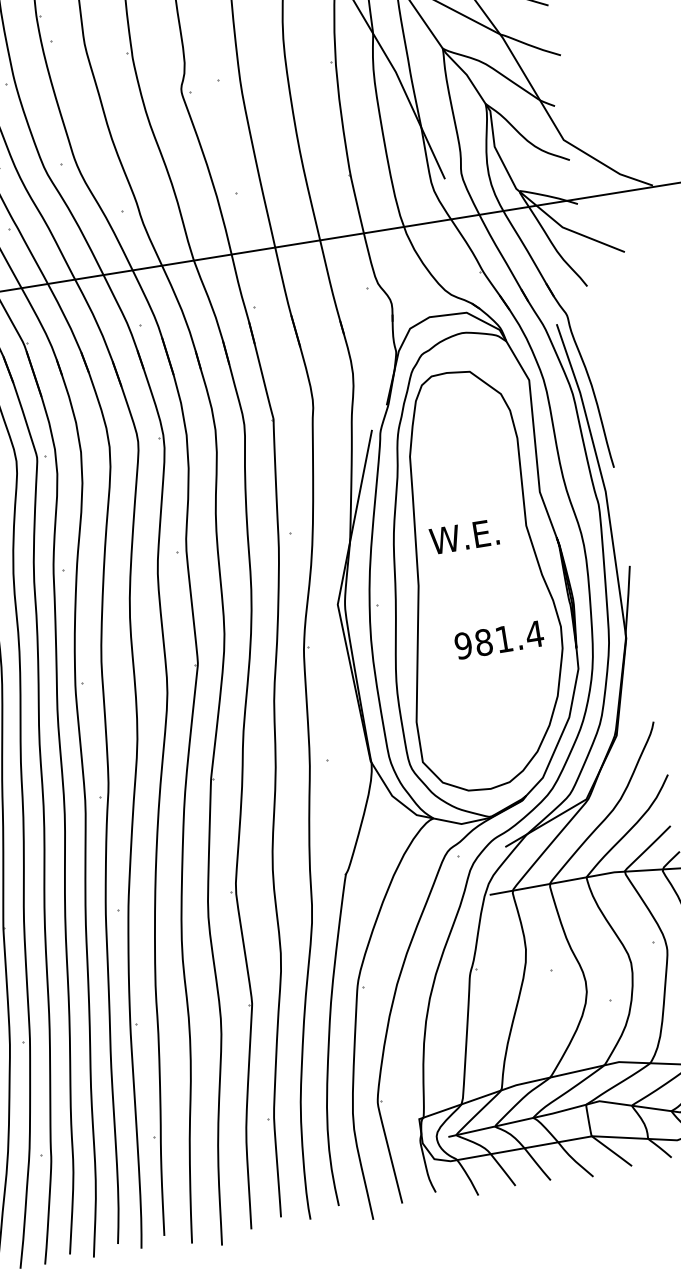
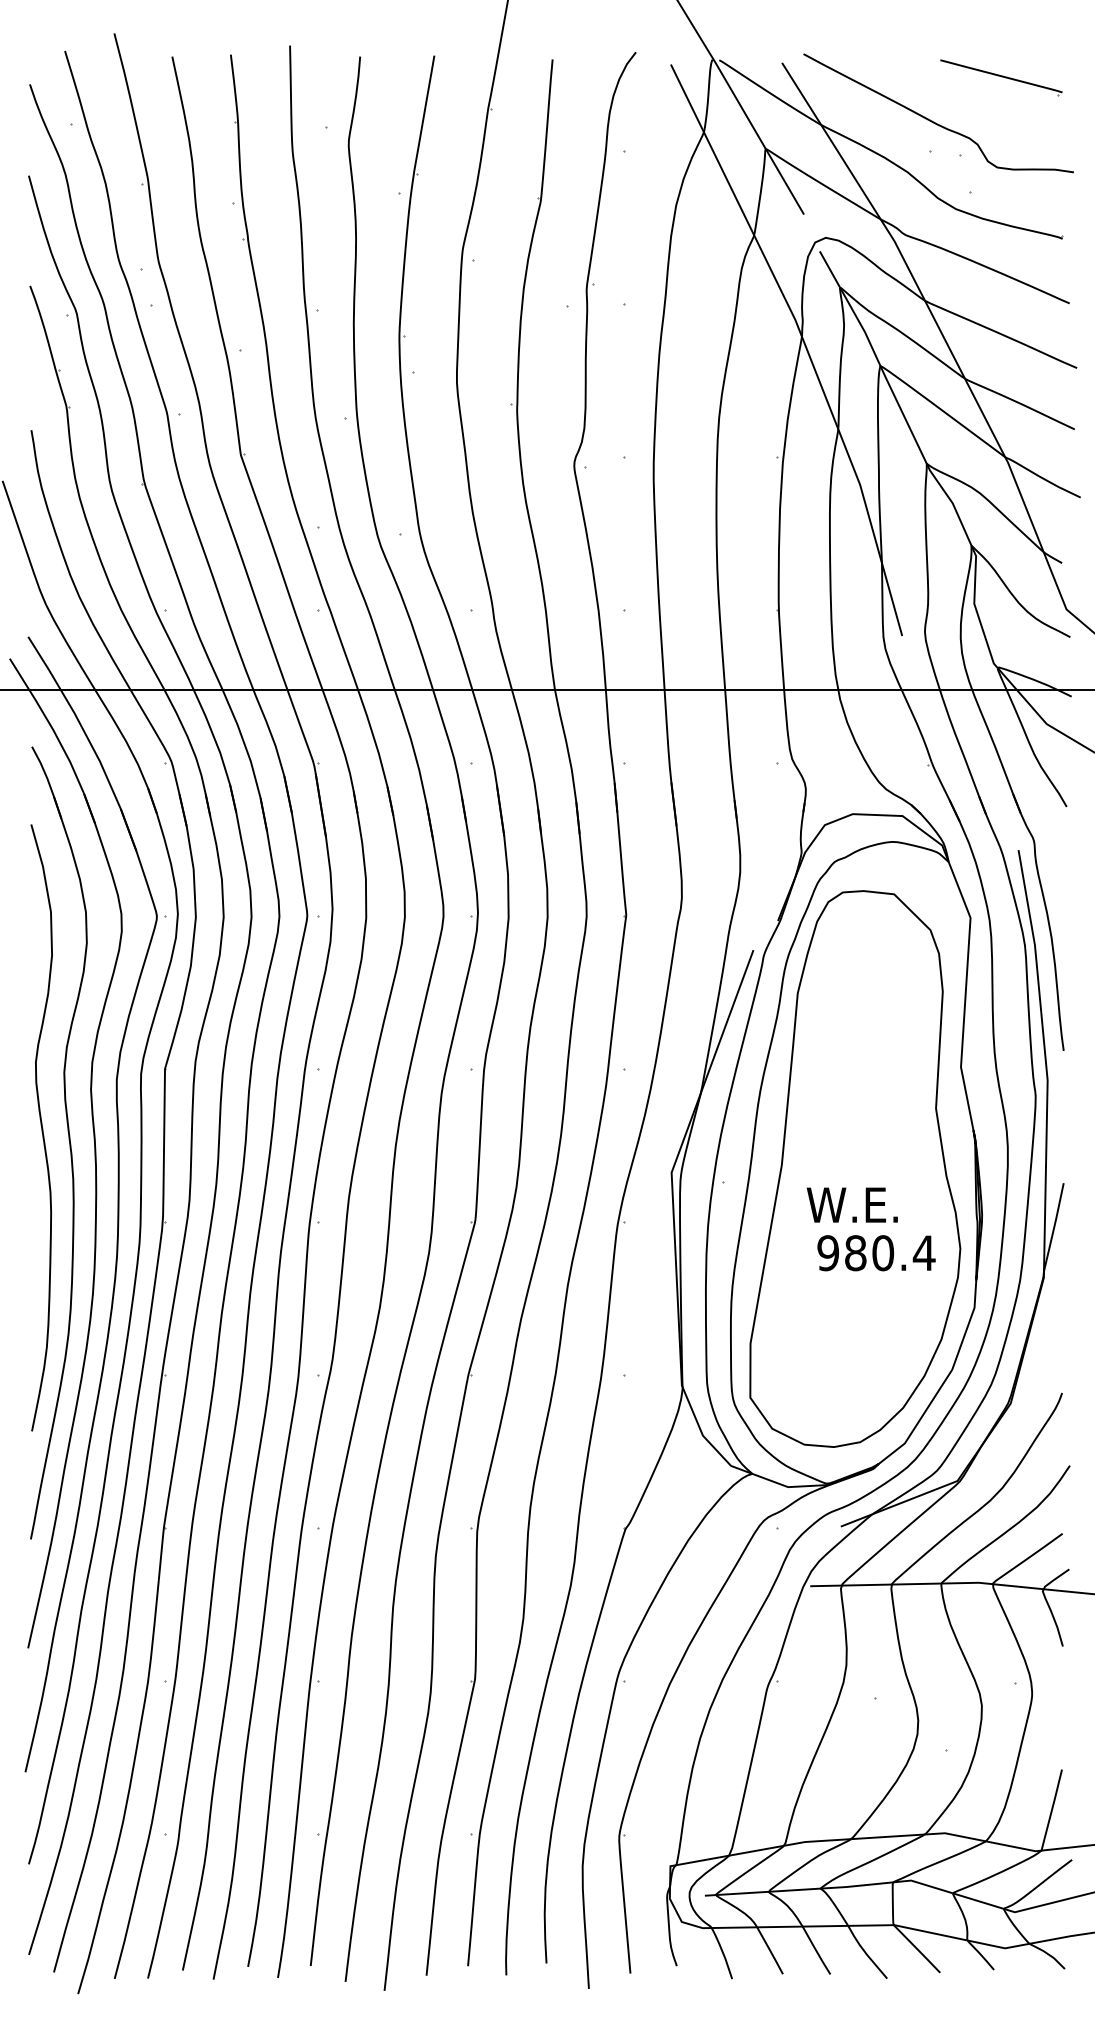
text: (463, 536) -> (851, 1204), moved
text: (504, 639) -> (883, 1253), 981.4 -> 980.4

